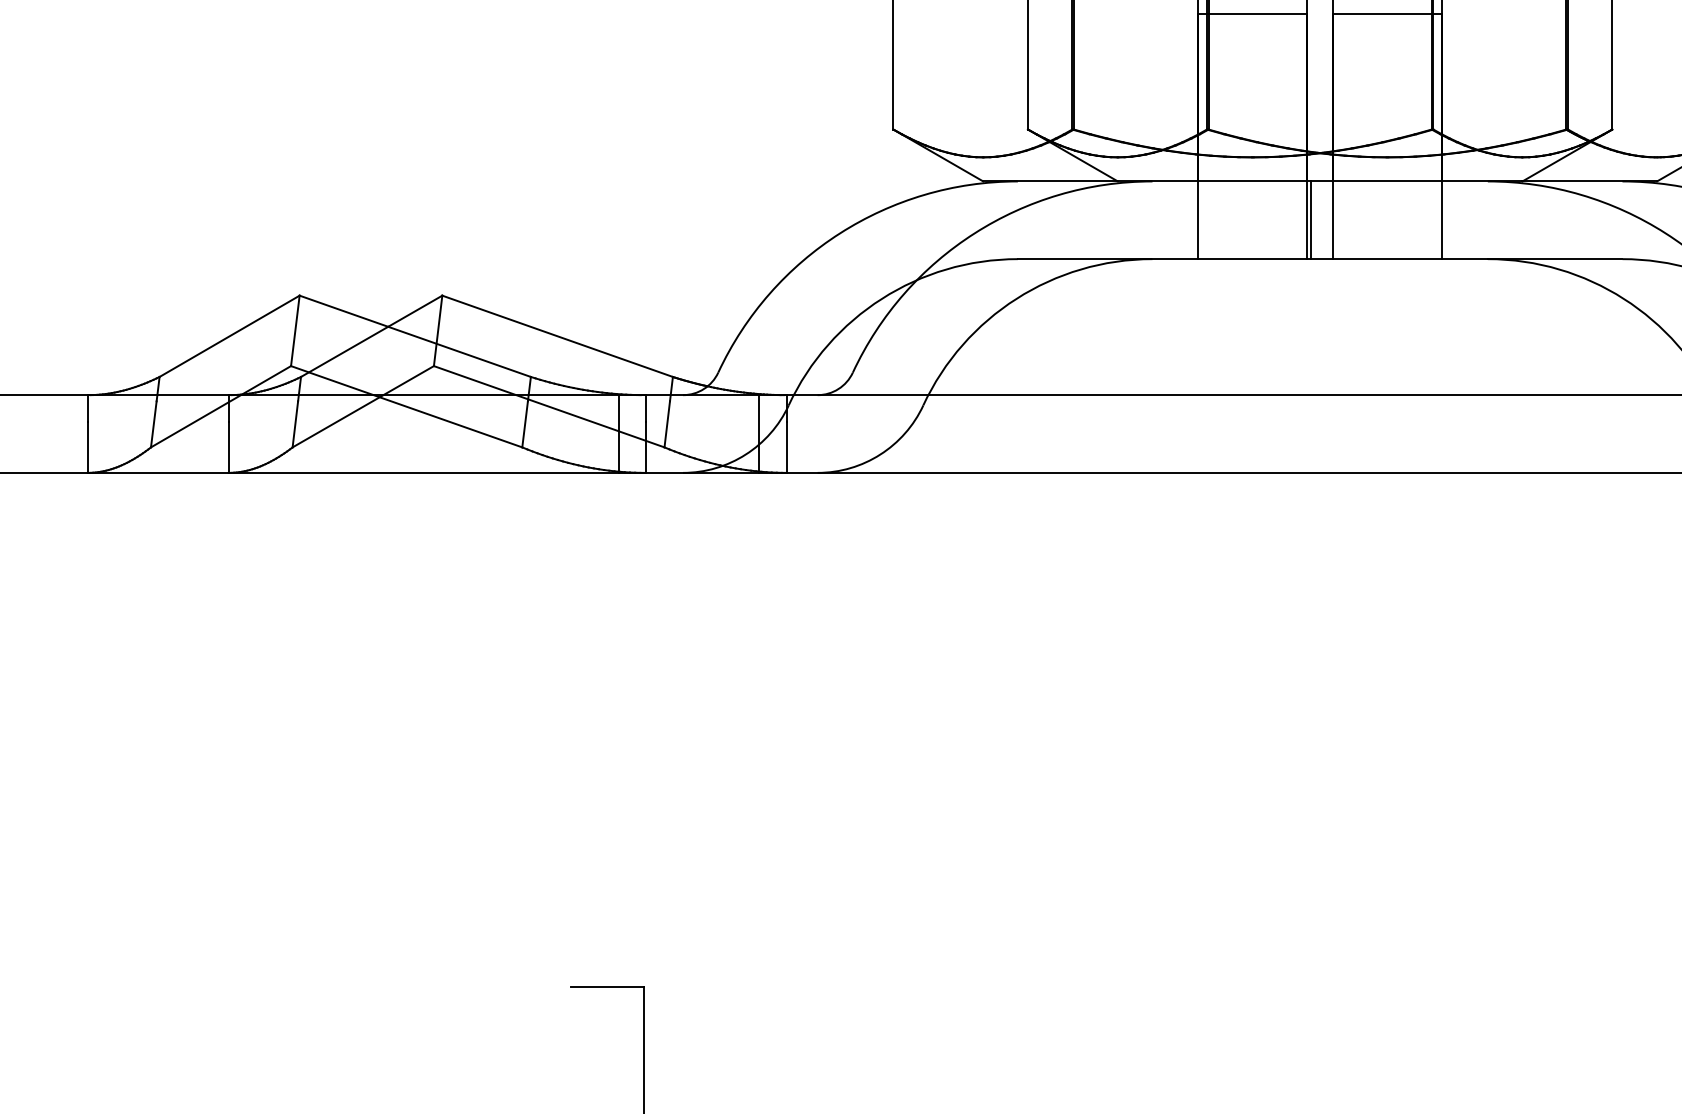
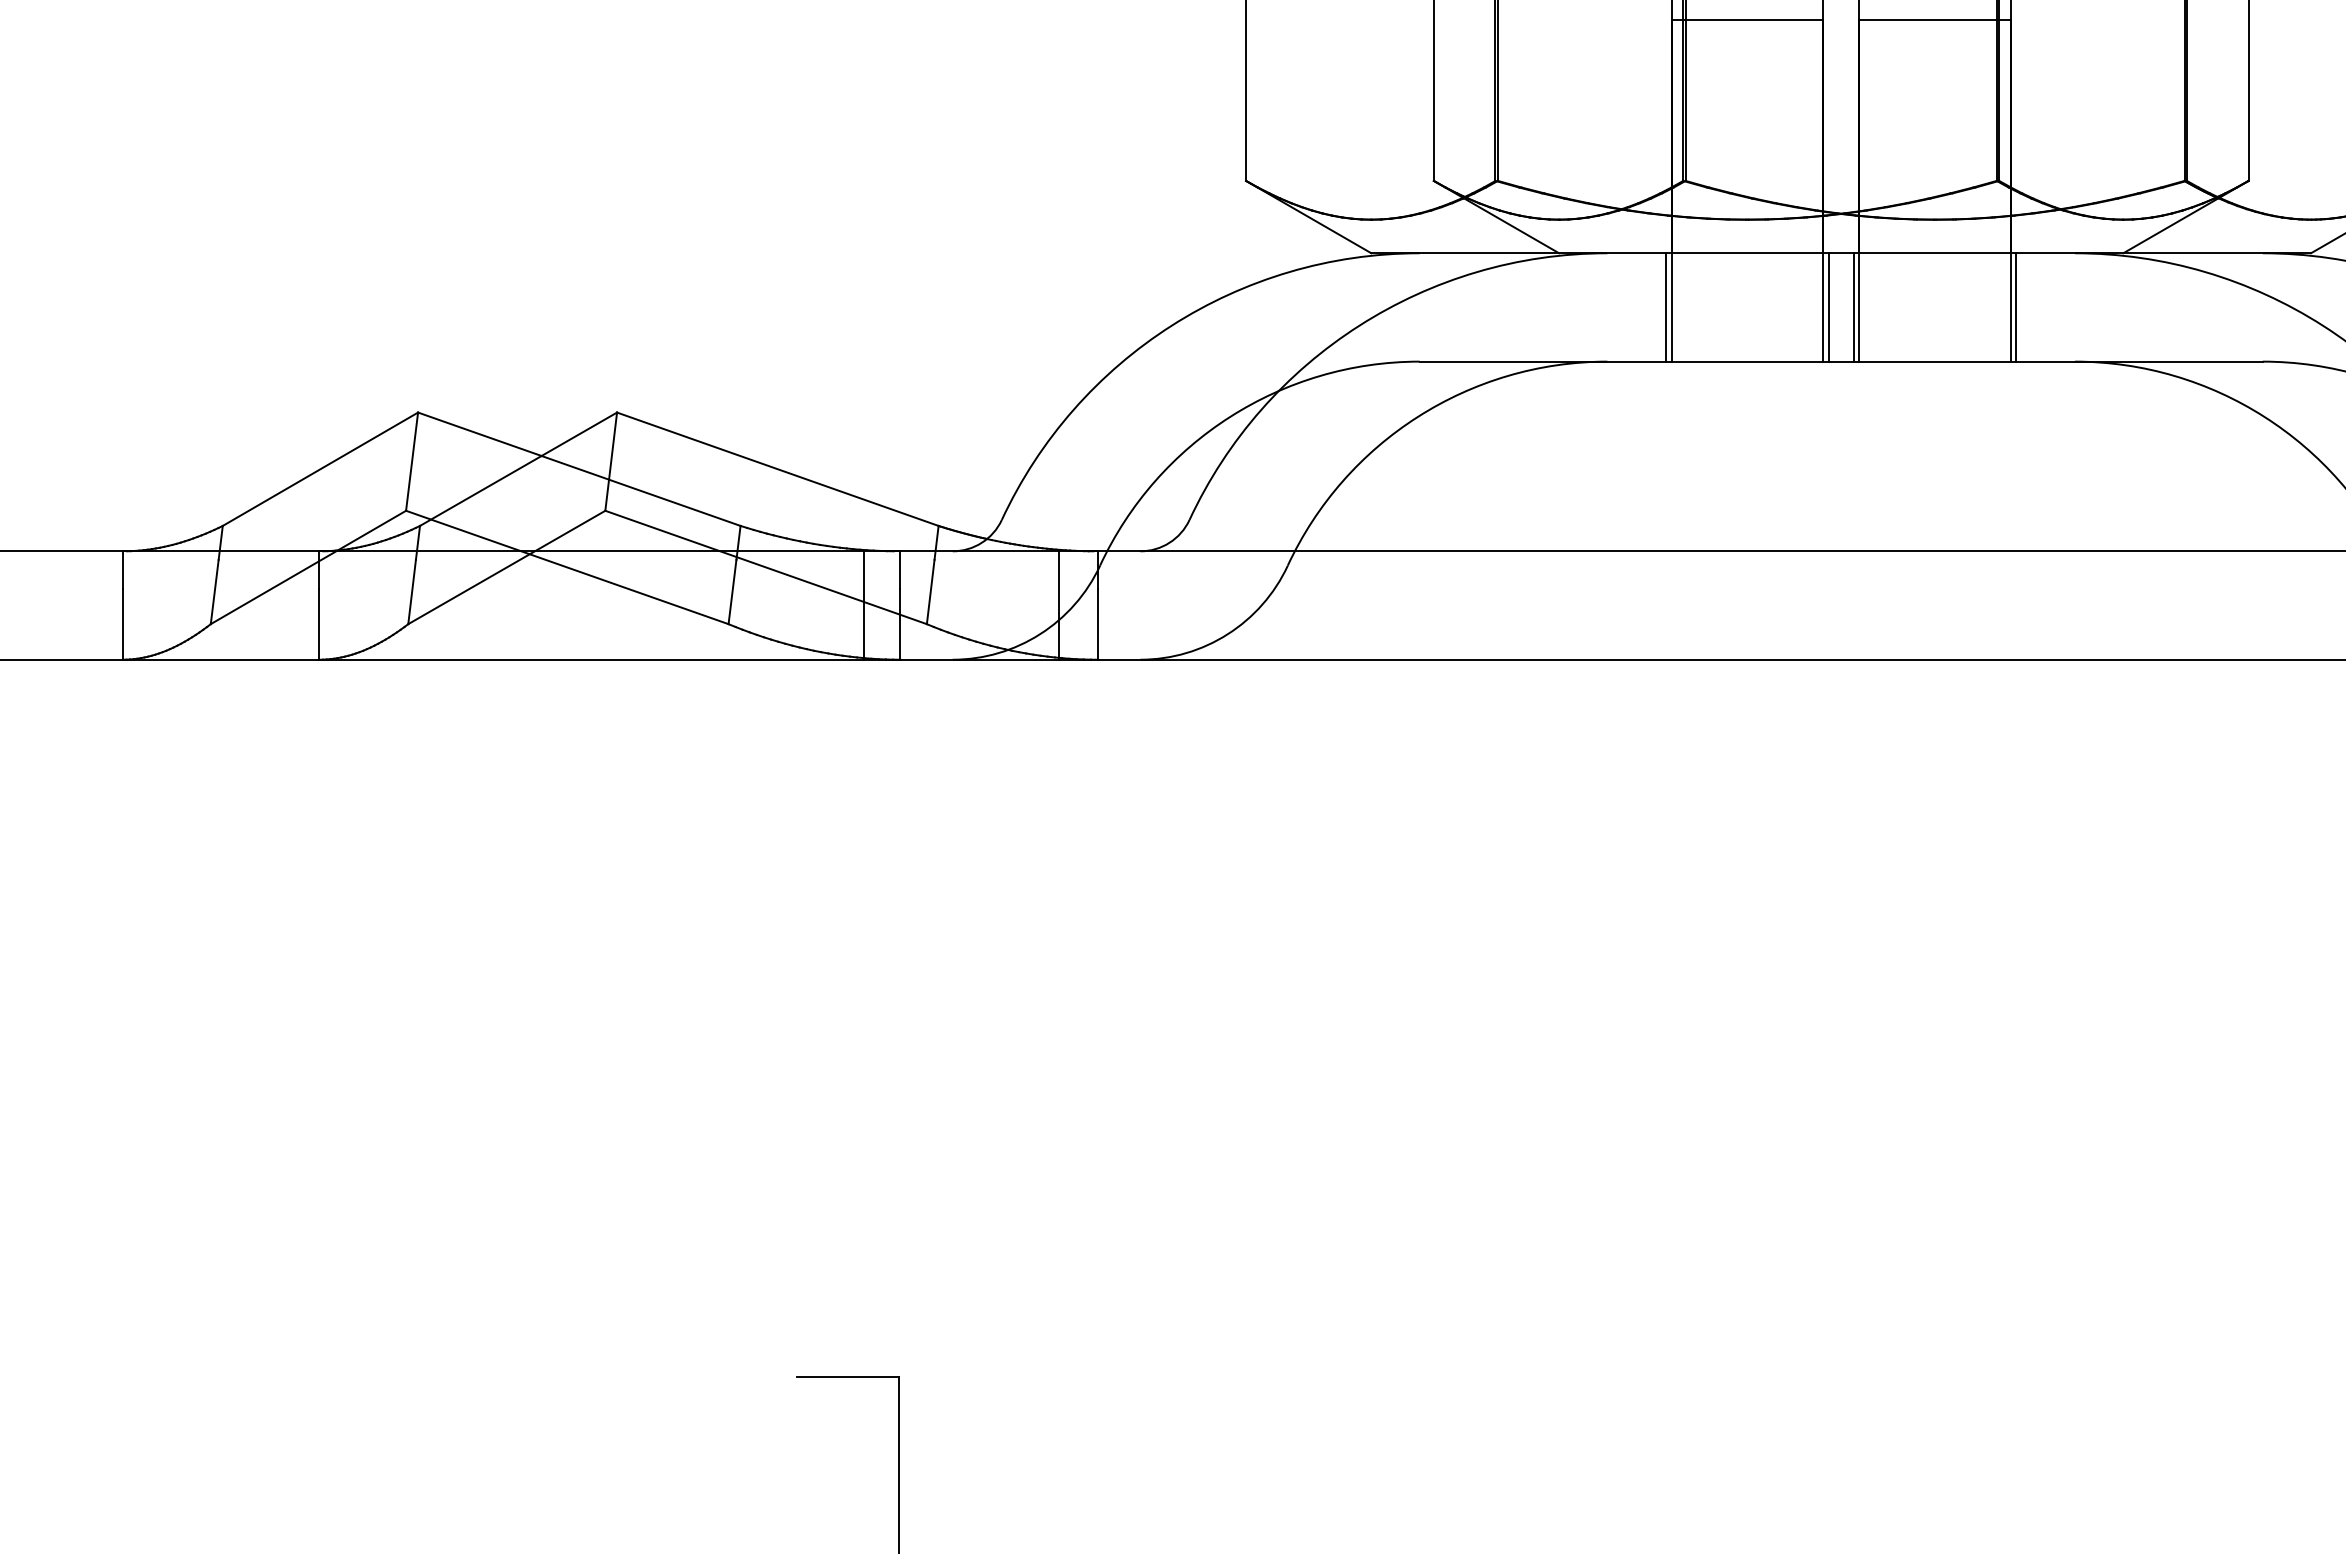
line: (1194, 220) -> (1666, 307), added
line: (1328, 220) -> (1853, 307), added
line: (1445, 220) -> (2016, 307), added

